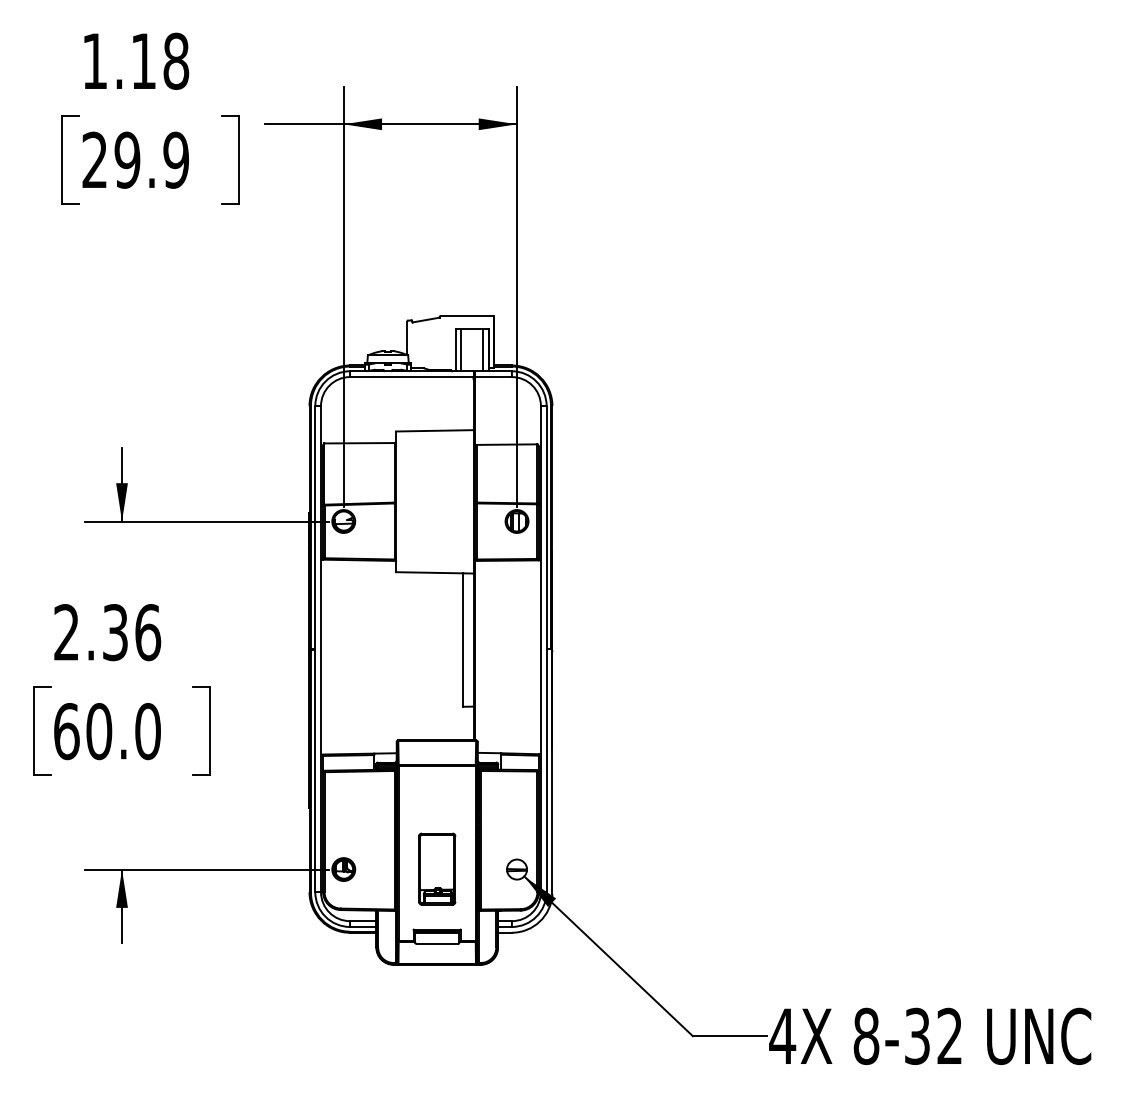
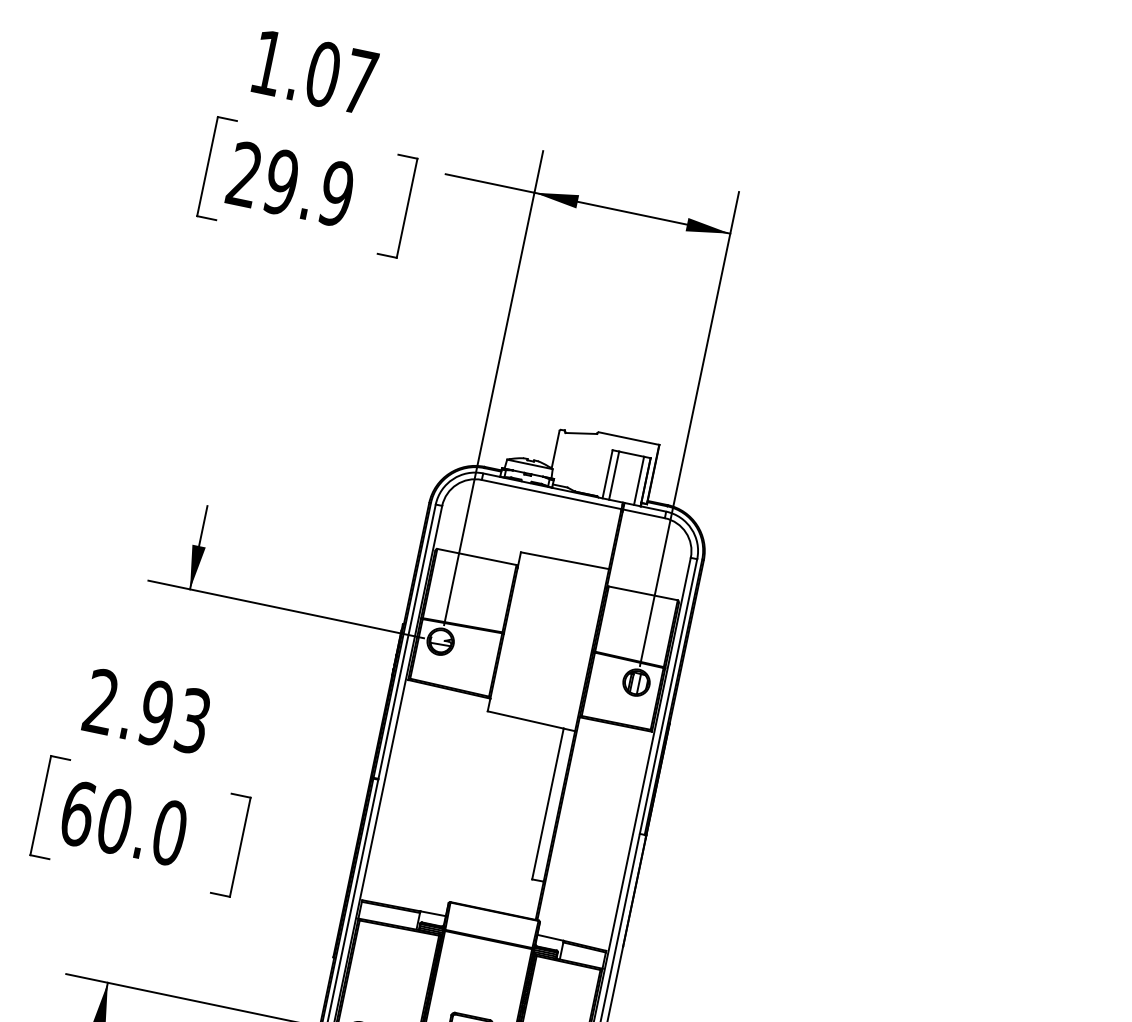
text: (160, 60) -> (342, 77), 1.18 -> 1.07
text: (131, 632) -> (174, 717), 2.36 -> 2.93

